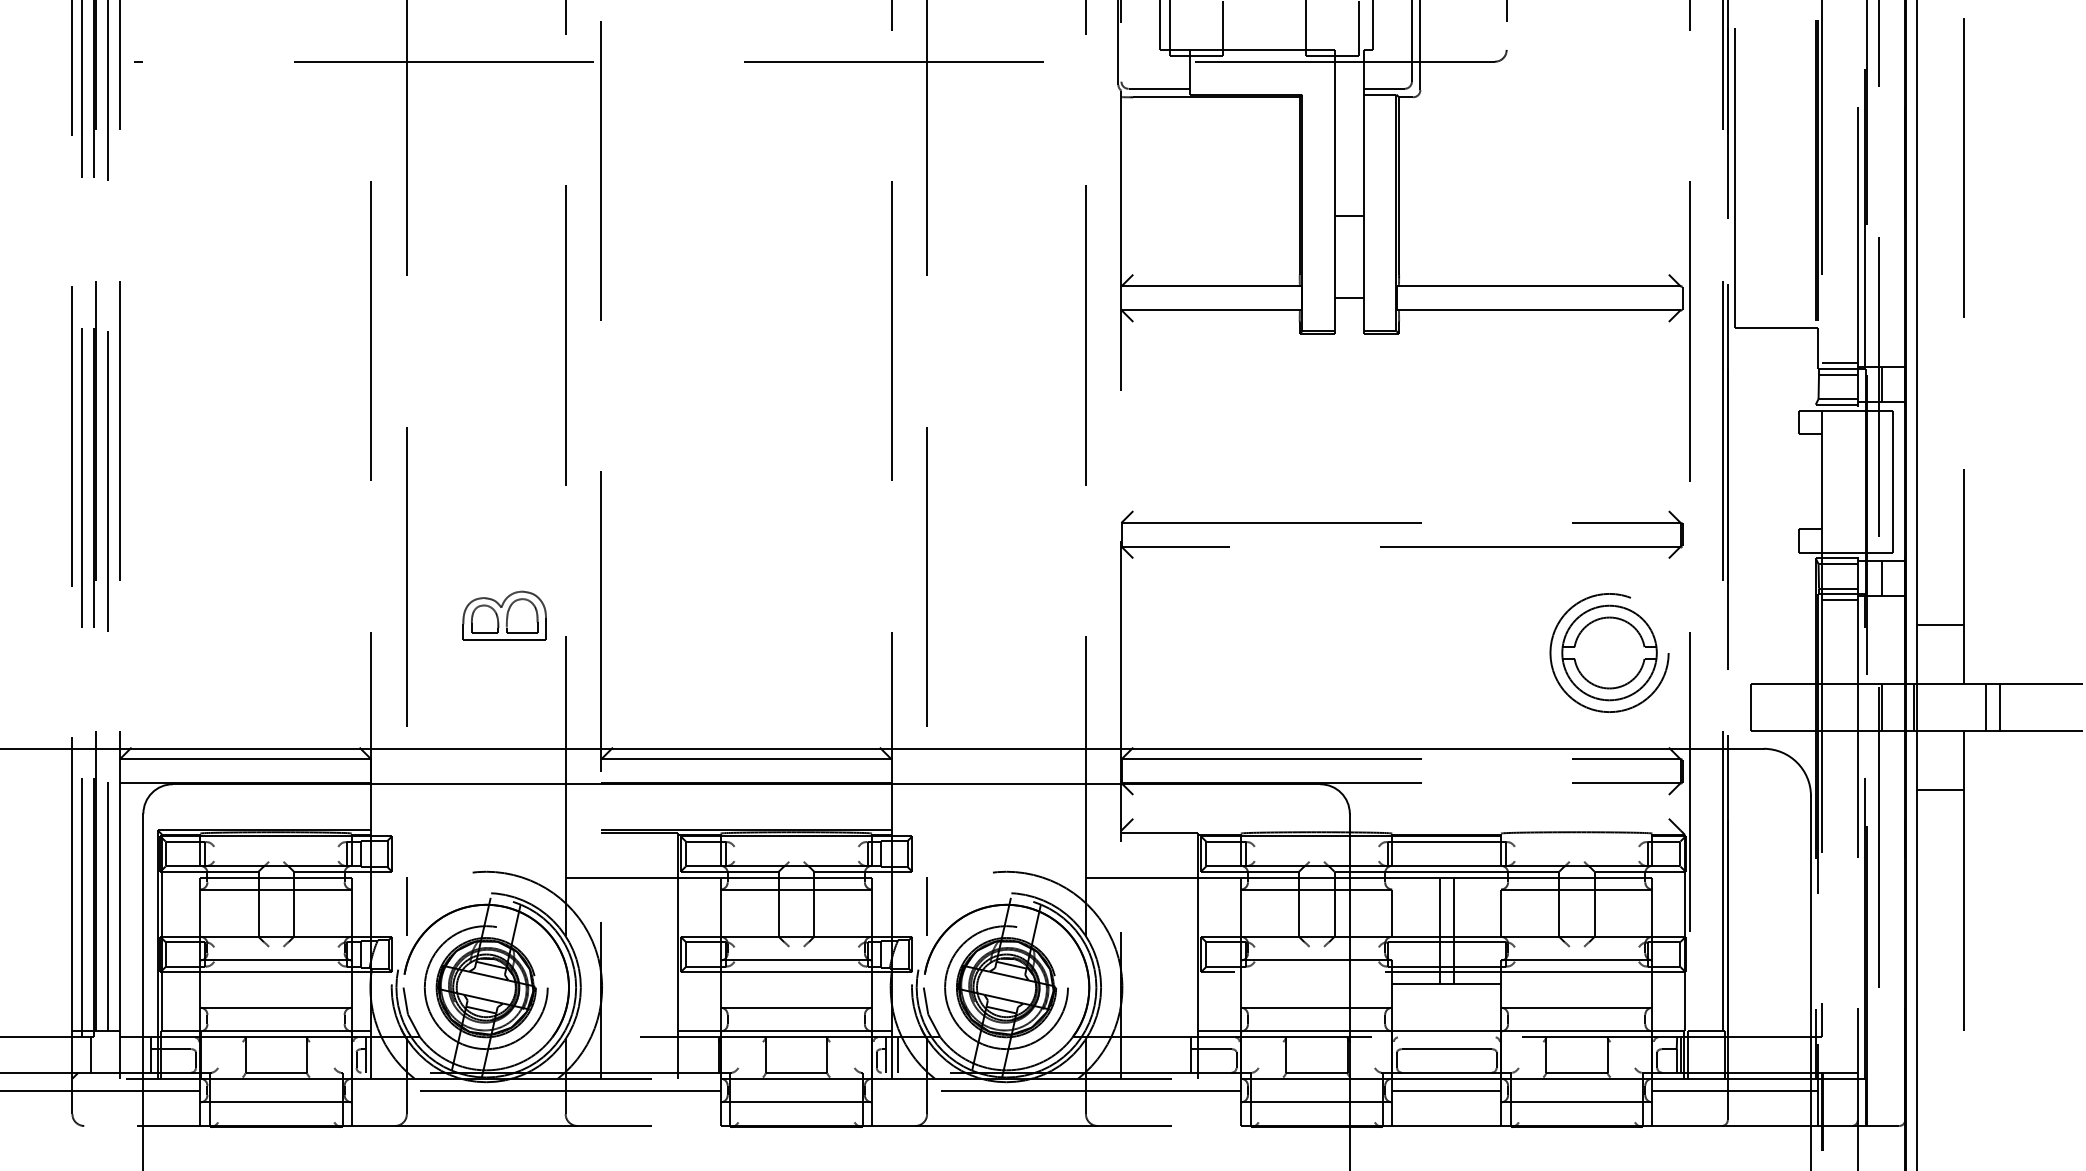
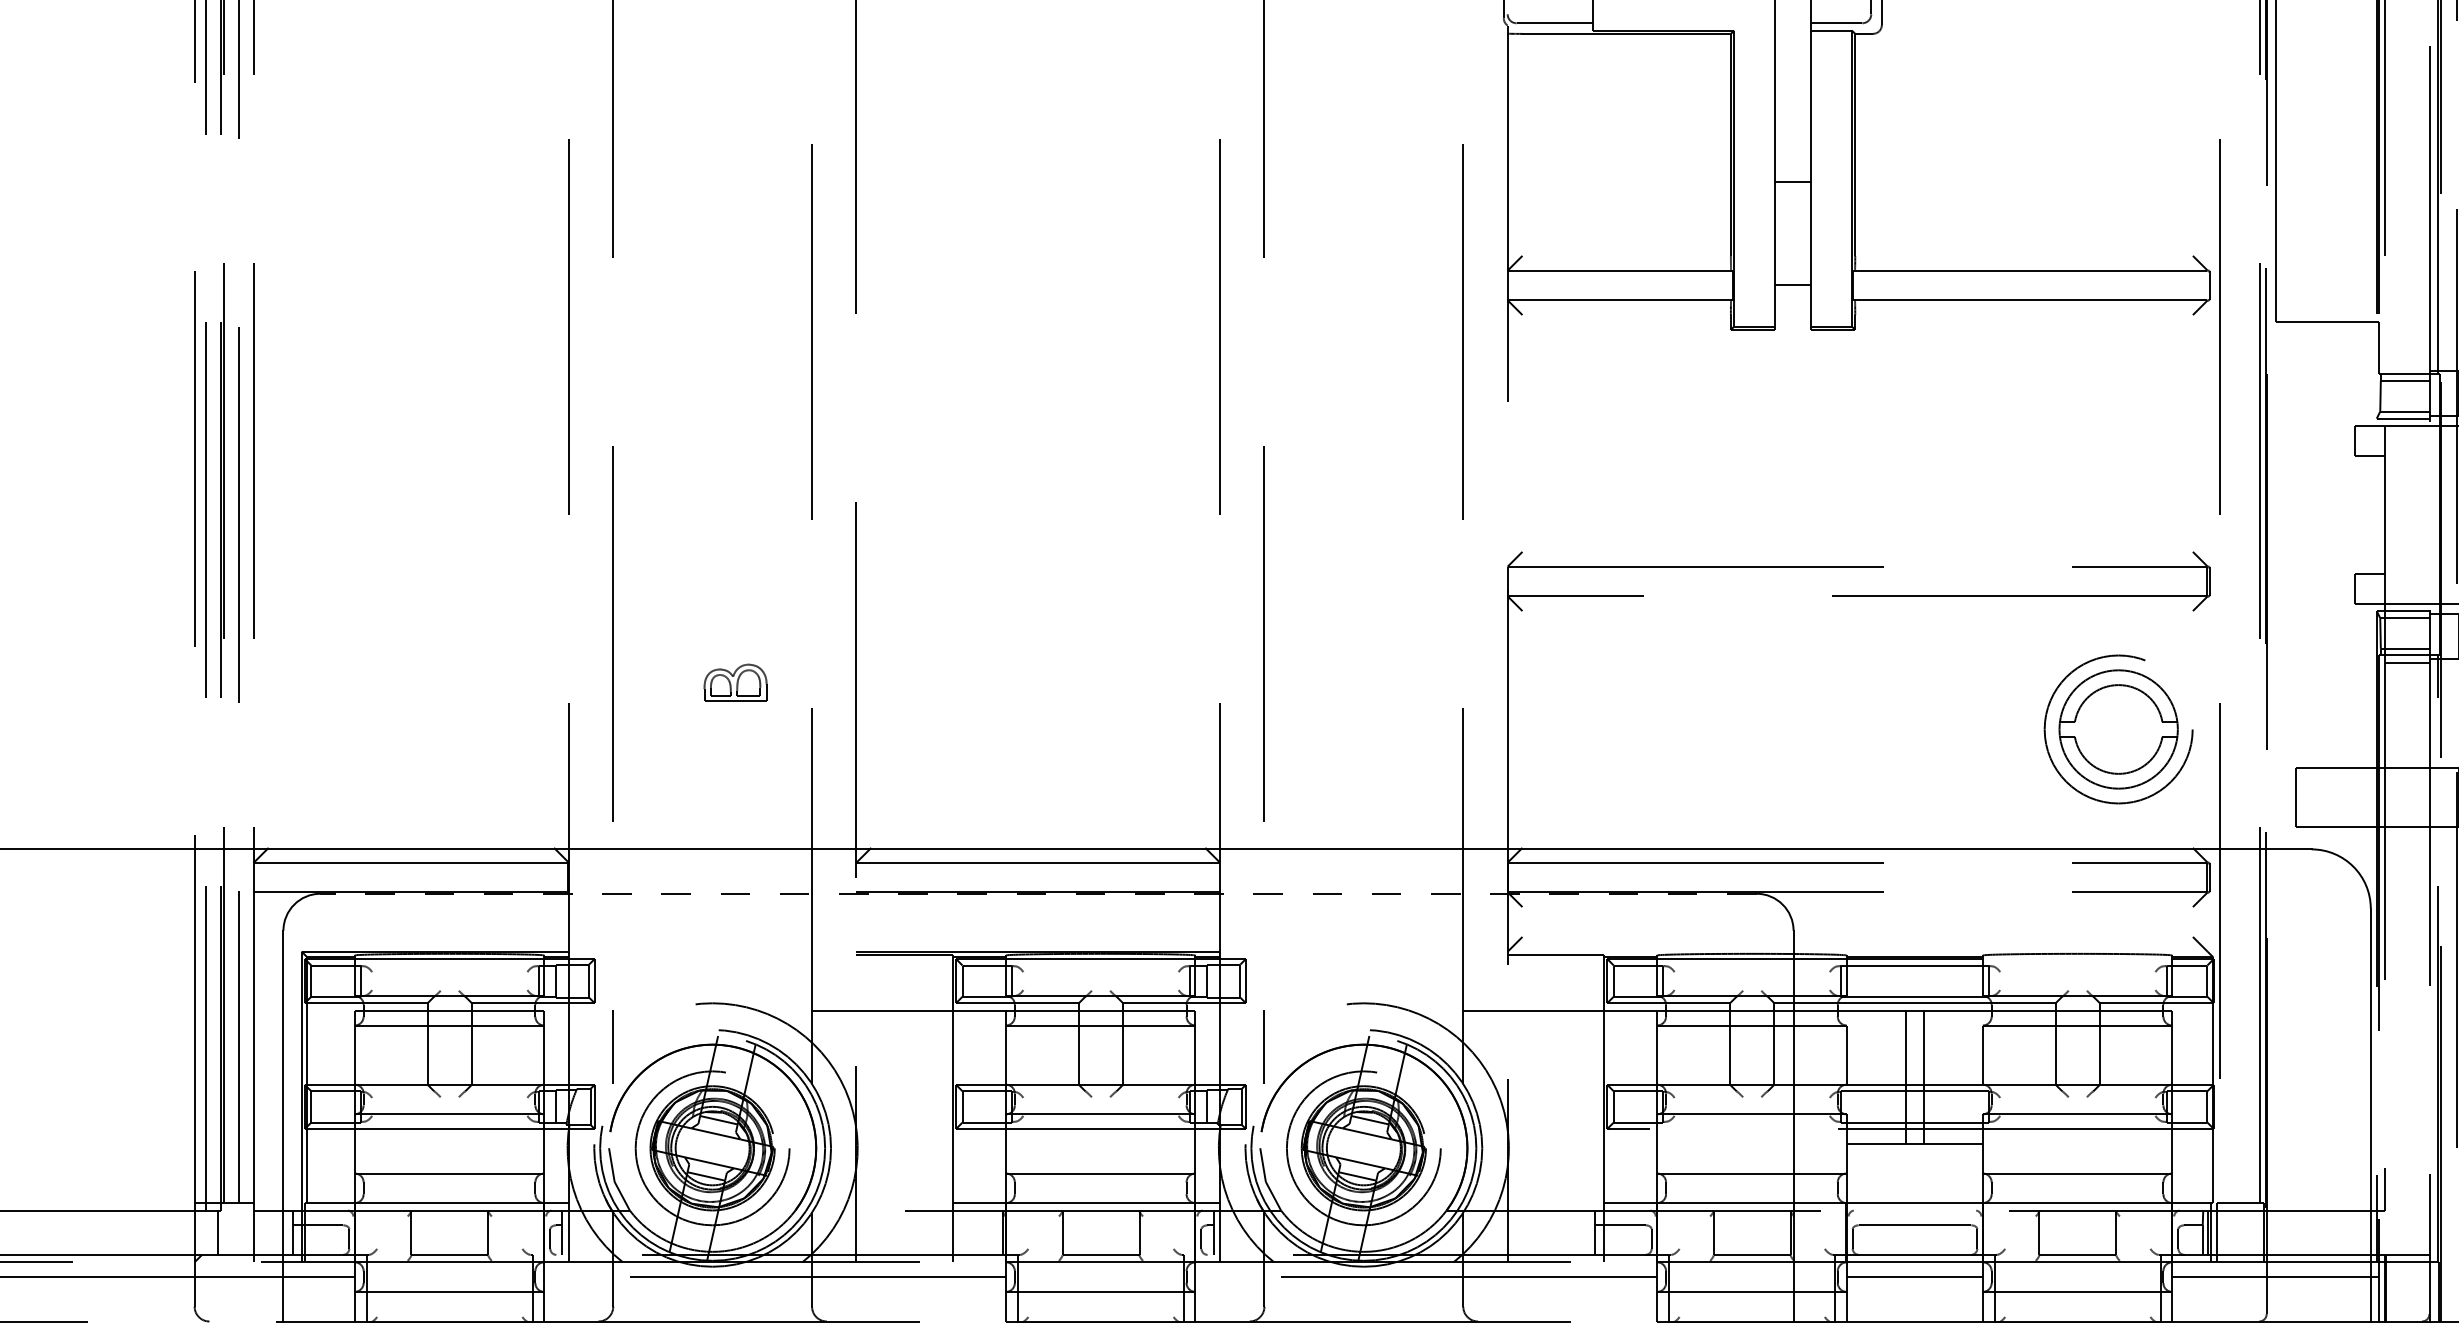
line: (1839, 363) -> (2406, 367), removed
part: (504, 615) -> (735, 682), size x0.6
line: (746, 784) -> (1038, 894), solid -> dashed
line: (898, 1054) -> (1228, 1232), removed

